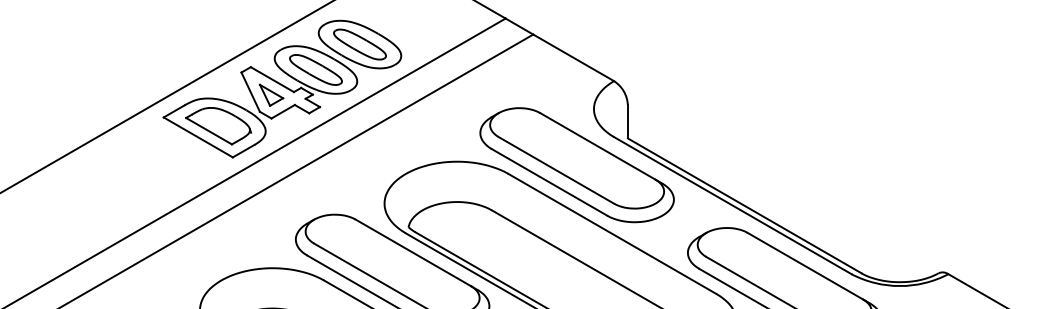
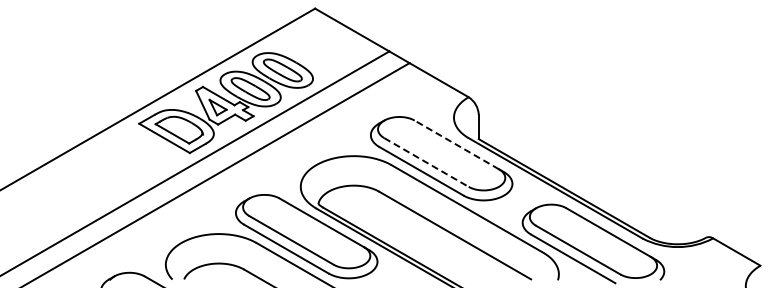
line: (597, 145) -> (456, 144), solid -> dashed
line: (556, 170) -> (426, 162), solid -> dashed

